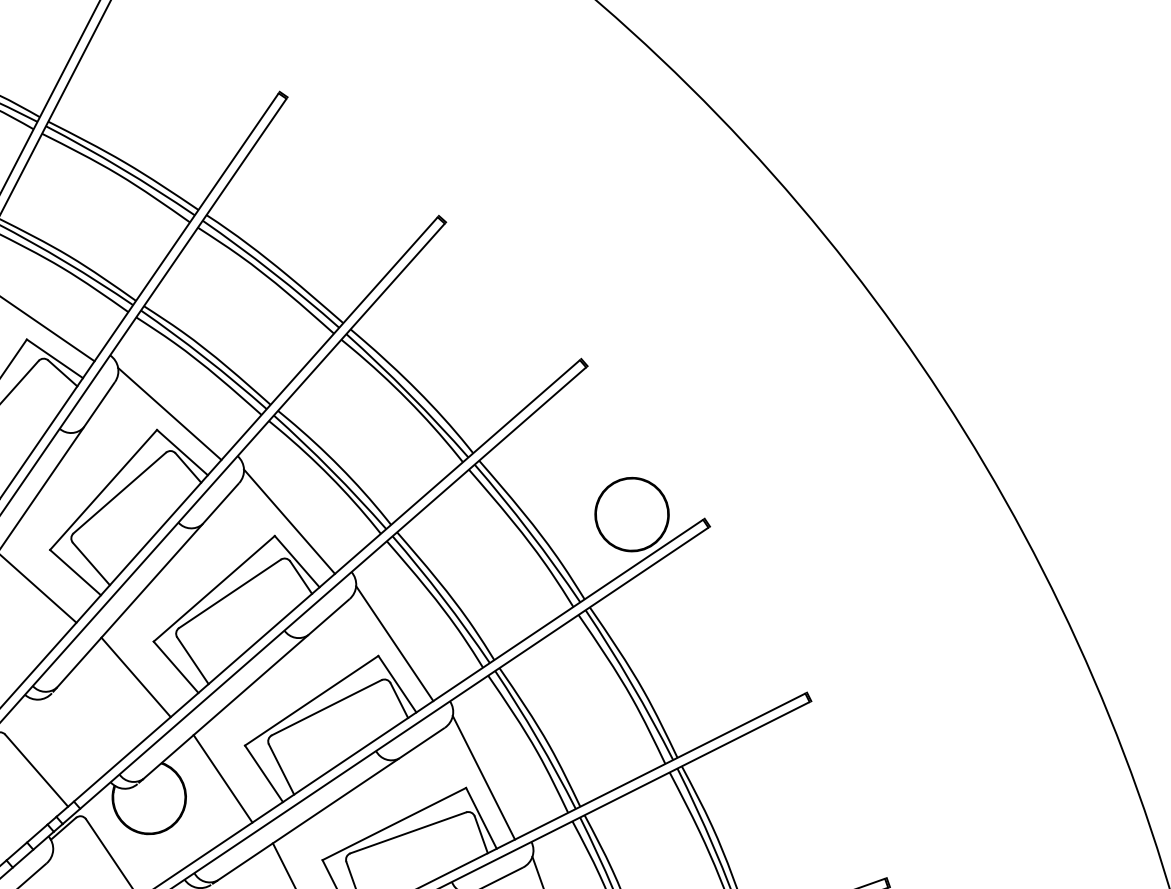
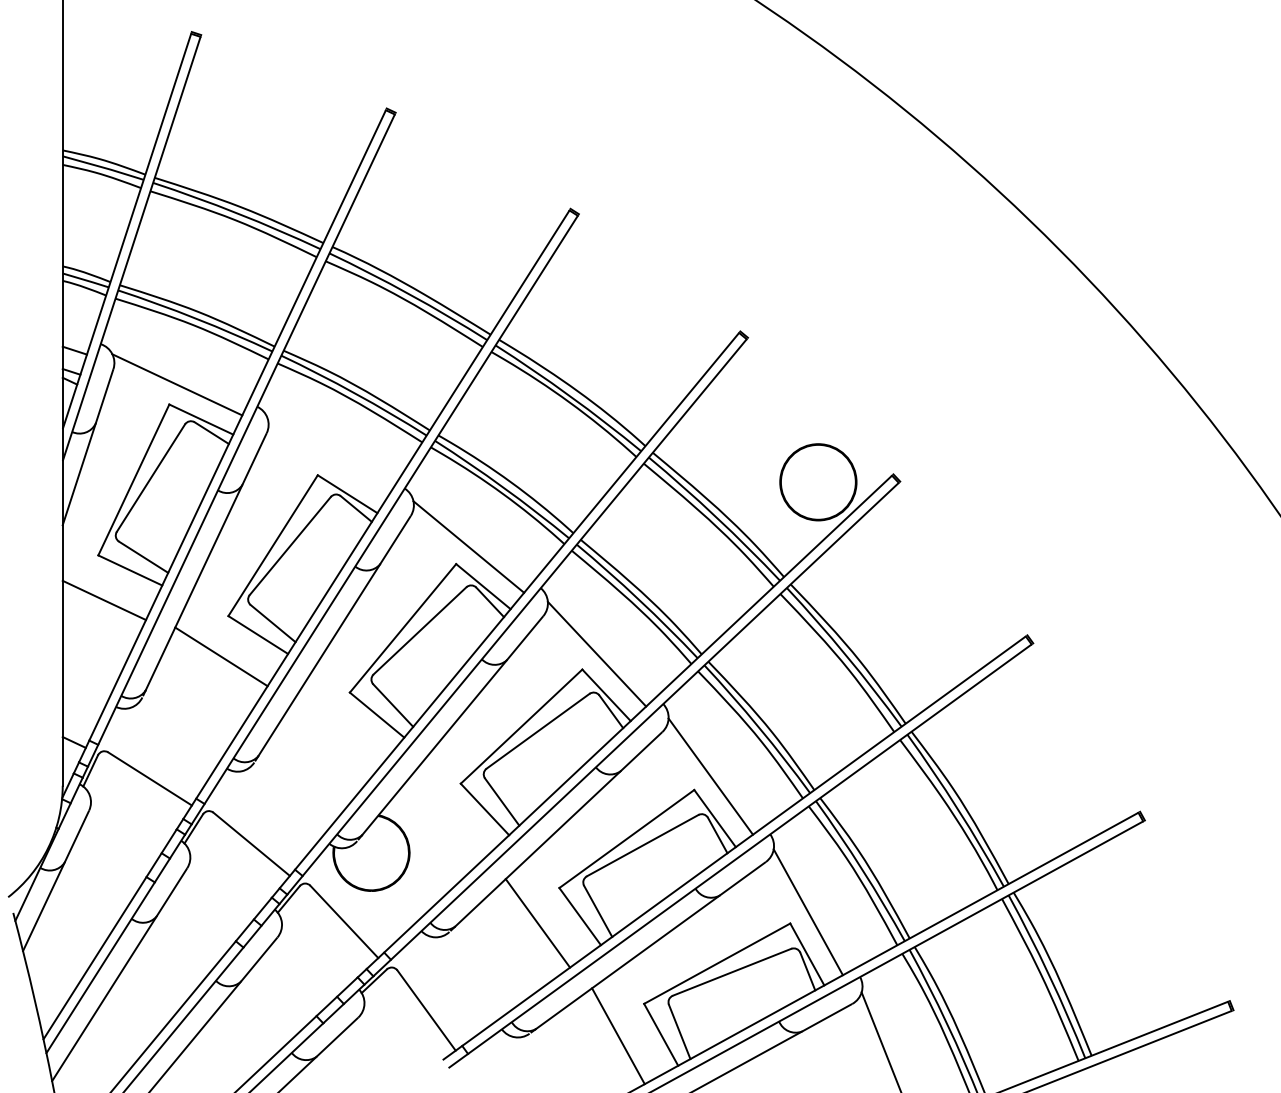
line: (169, 413) -> (327, 456), removed
line: (135, 677) -> (337, 732), removed
line: (222, 778) -> (443, 821), removed

